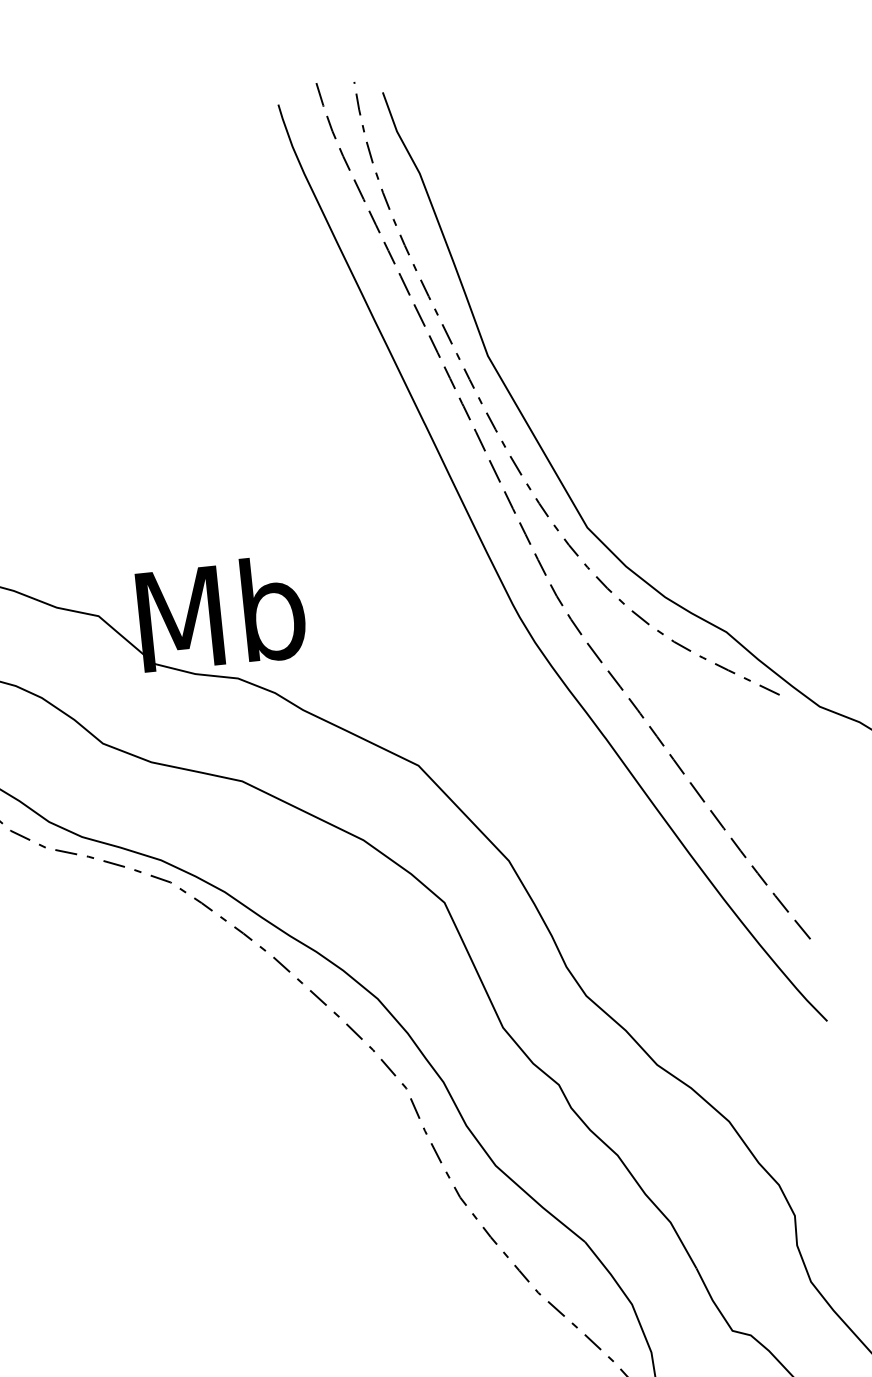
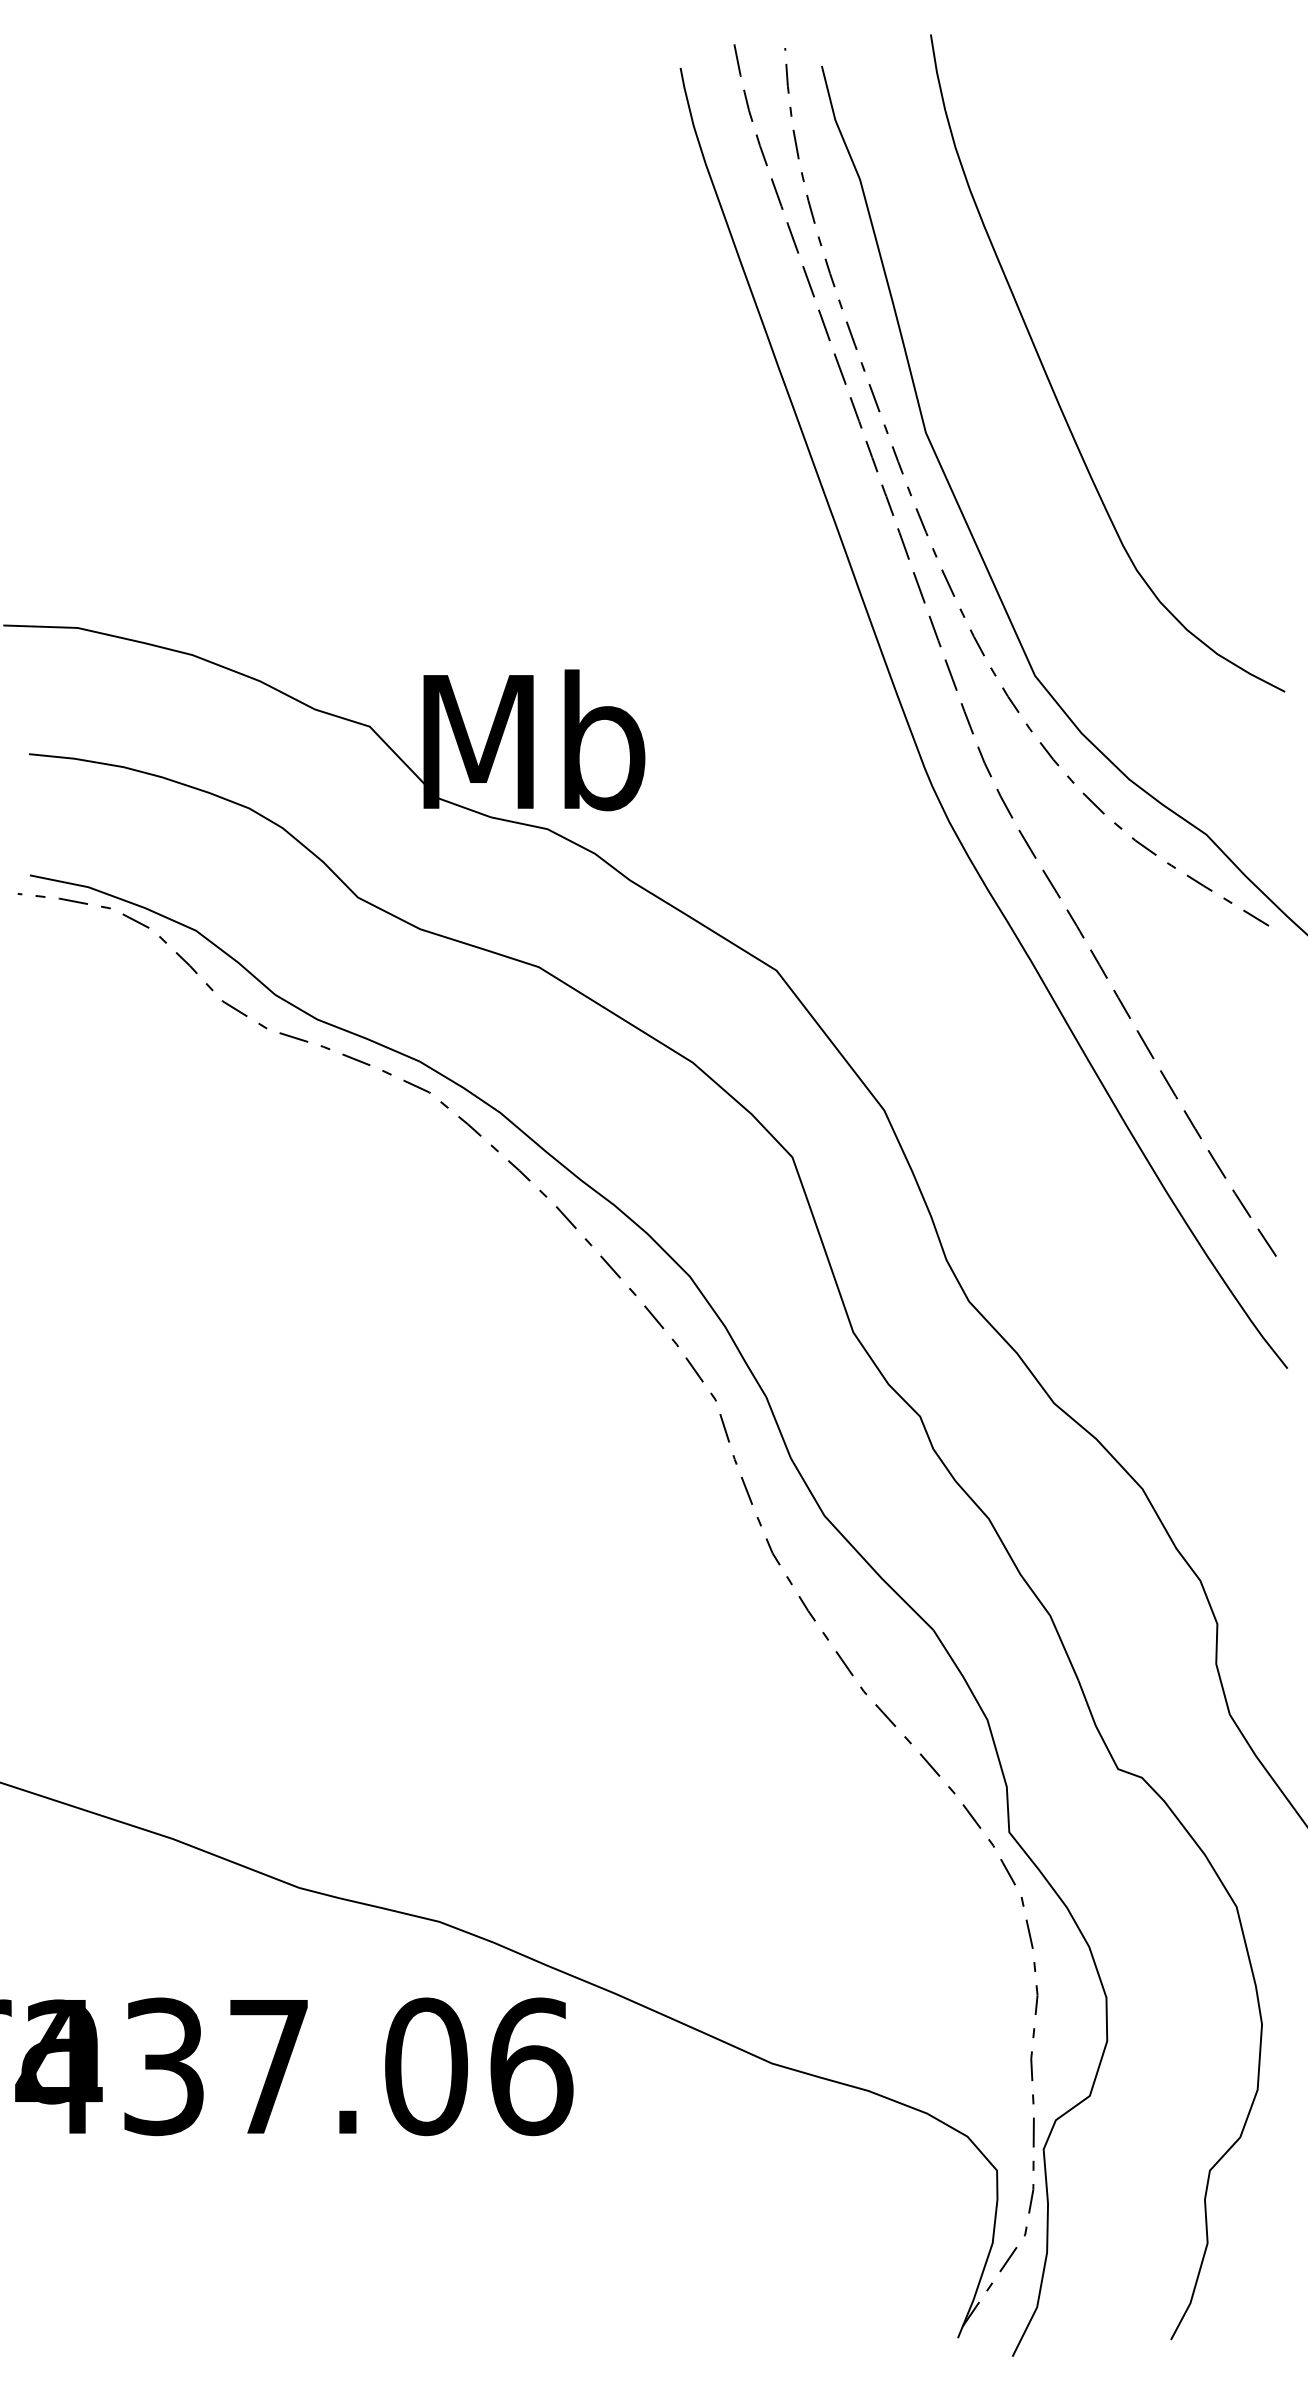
curve: (577, 309) -> (1051, 383), added

